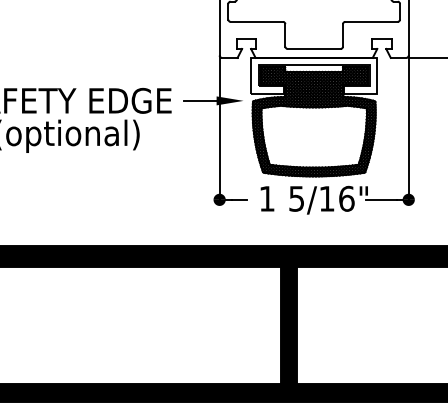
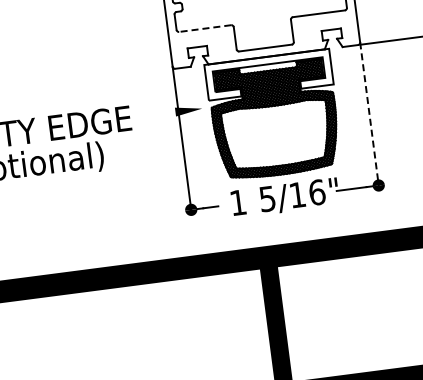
line: (256, 21) -> (204, 28), solid -> dashed
line: (200, 100) -> (159, 113), removed
line: (408, 129) -> (369, 115), solid -> dashed

